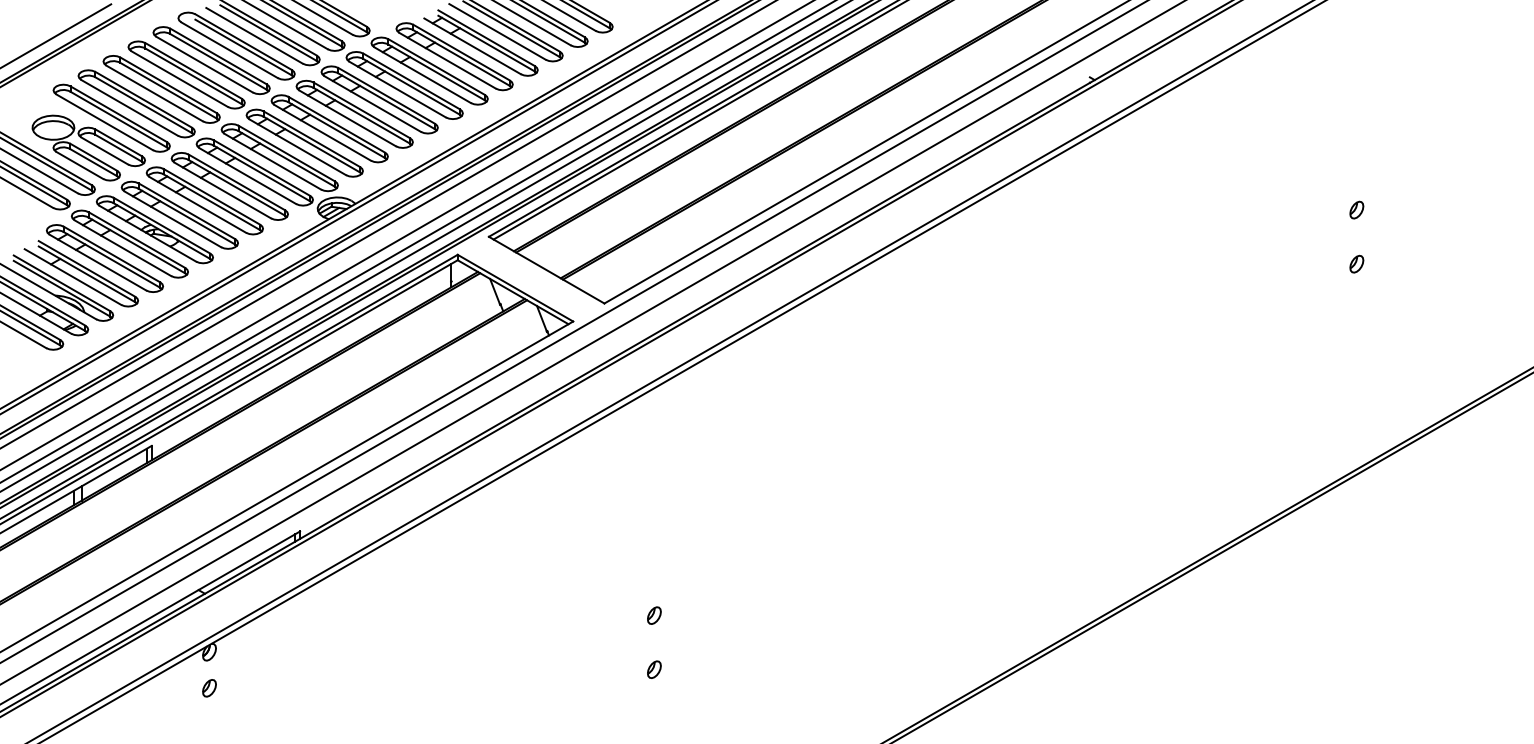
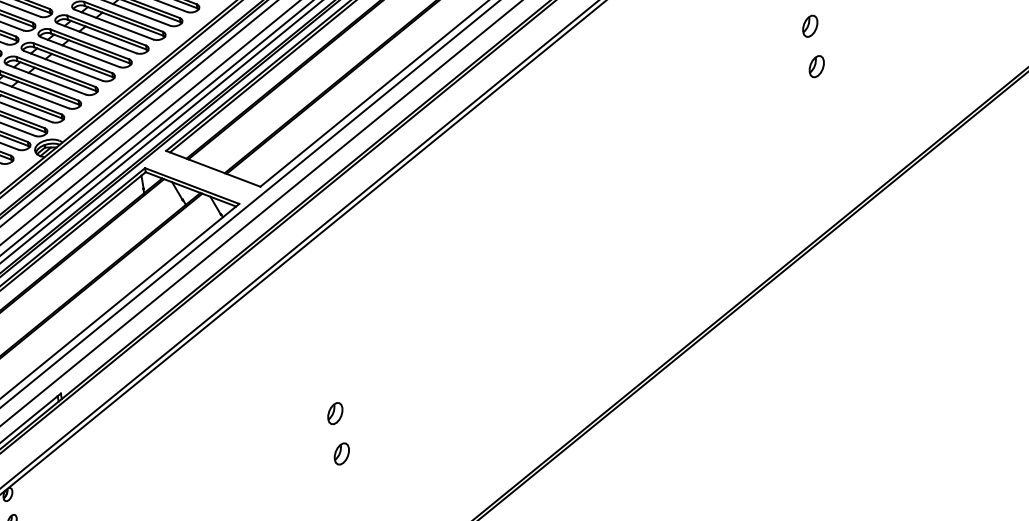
part: (1356, 209) -> (809, 25), size x1.6
part: (1356, 263) -> (816, 66), size x1.6
part: (654, 615) -> (335, 413), size x1.6
part: (654, 669) -> (341, 453), size x1.6

